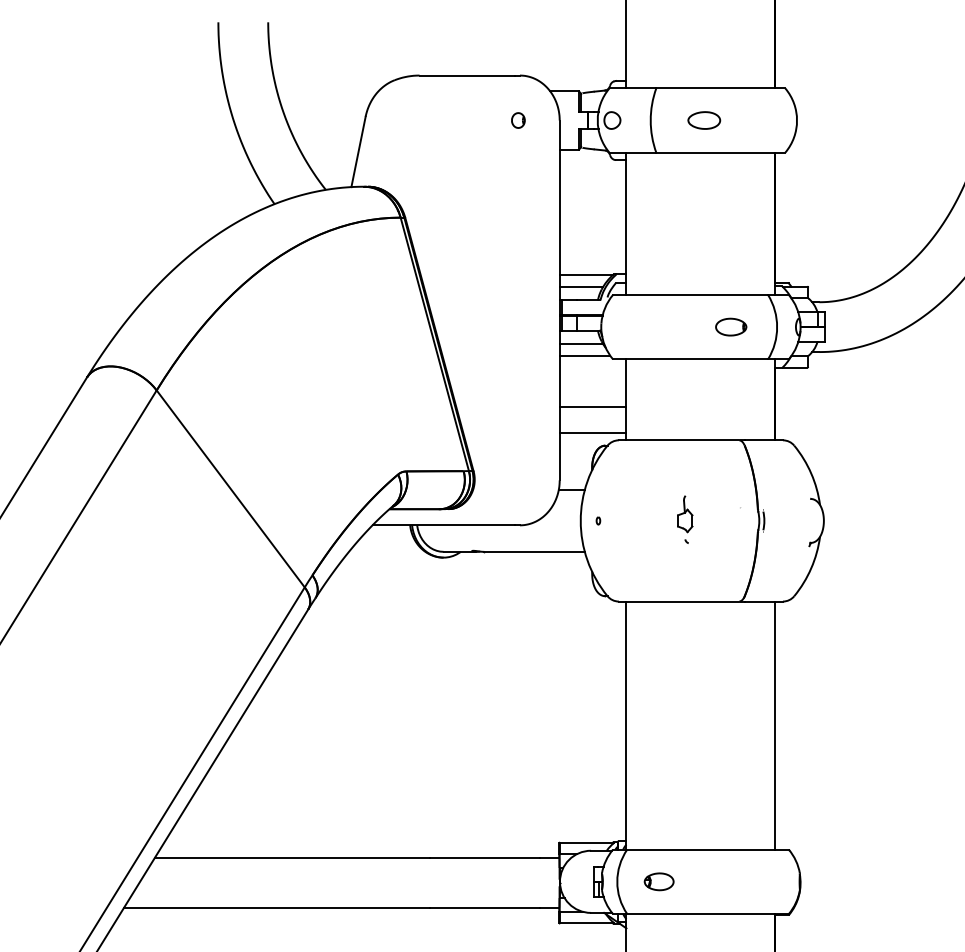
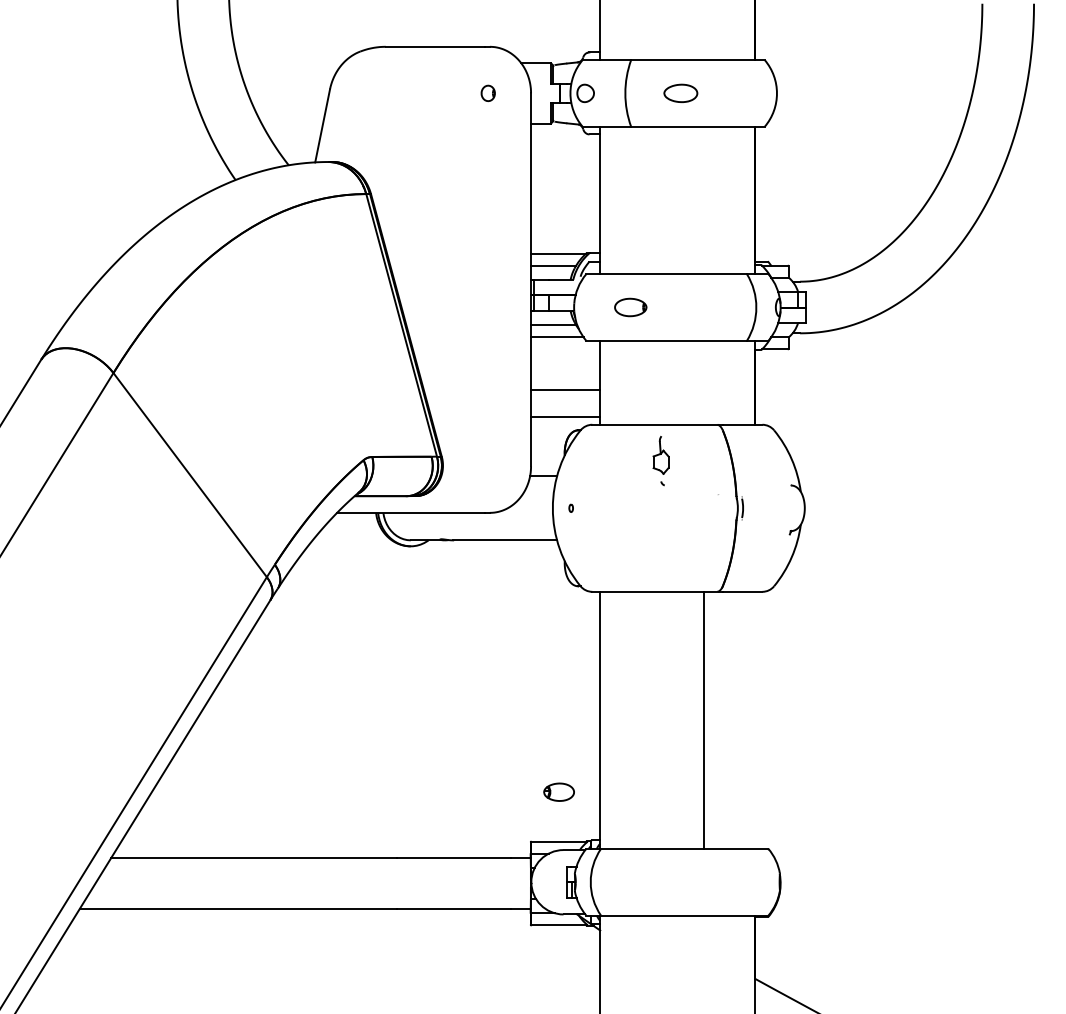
part: (730, 327) -> (630, 307), moved
part: (684, 520) -> (660, 461), moved
line: (775, 724) -> (703, 719), moved
part: (658, 881) -> (558, 791), moved

